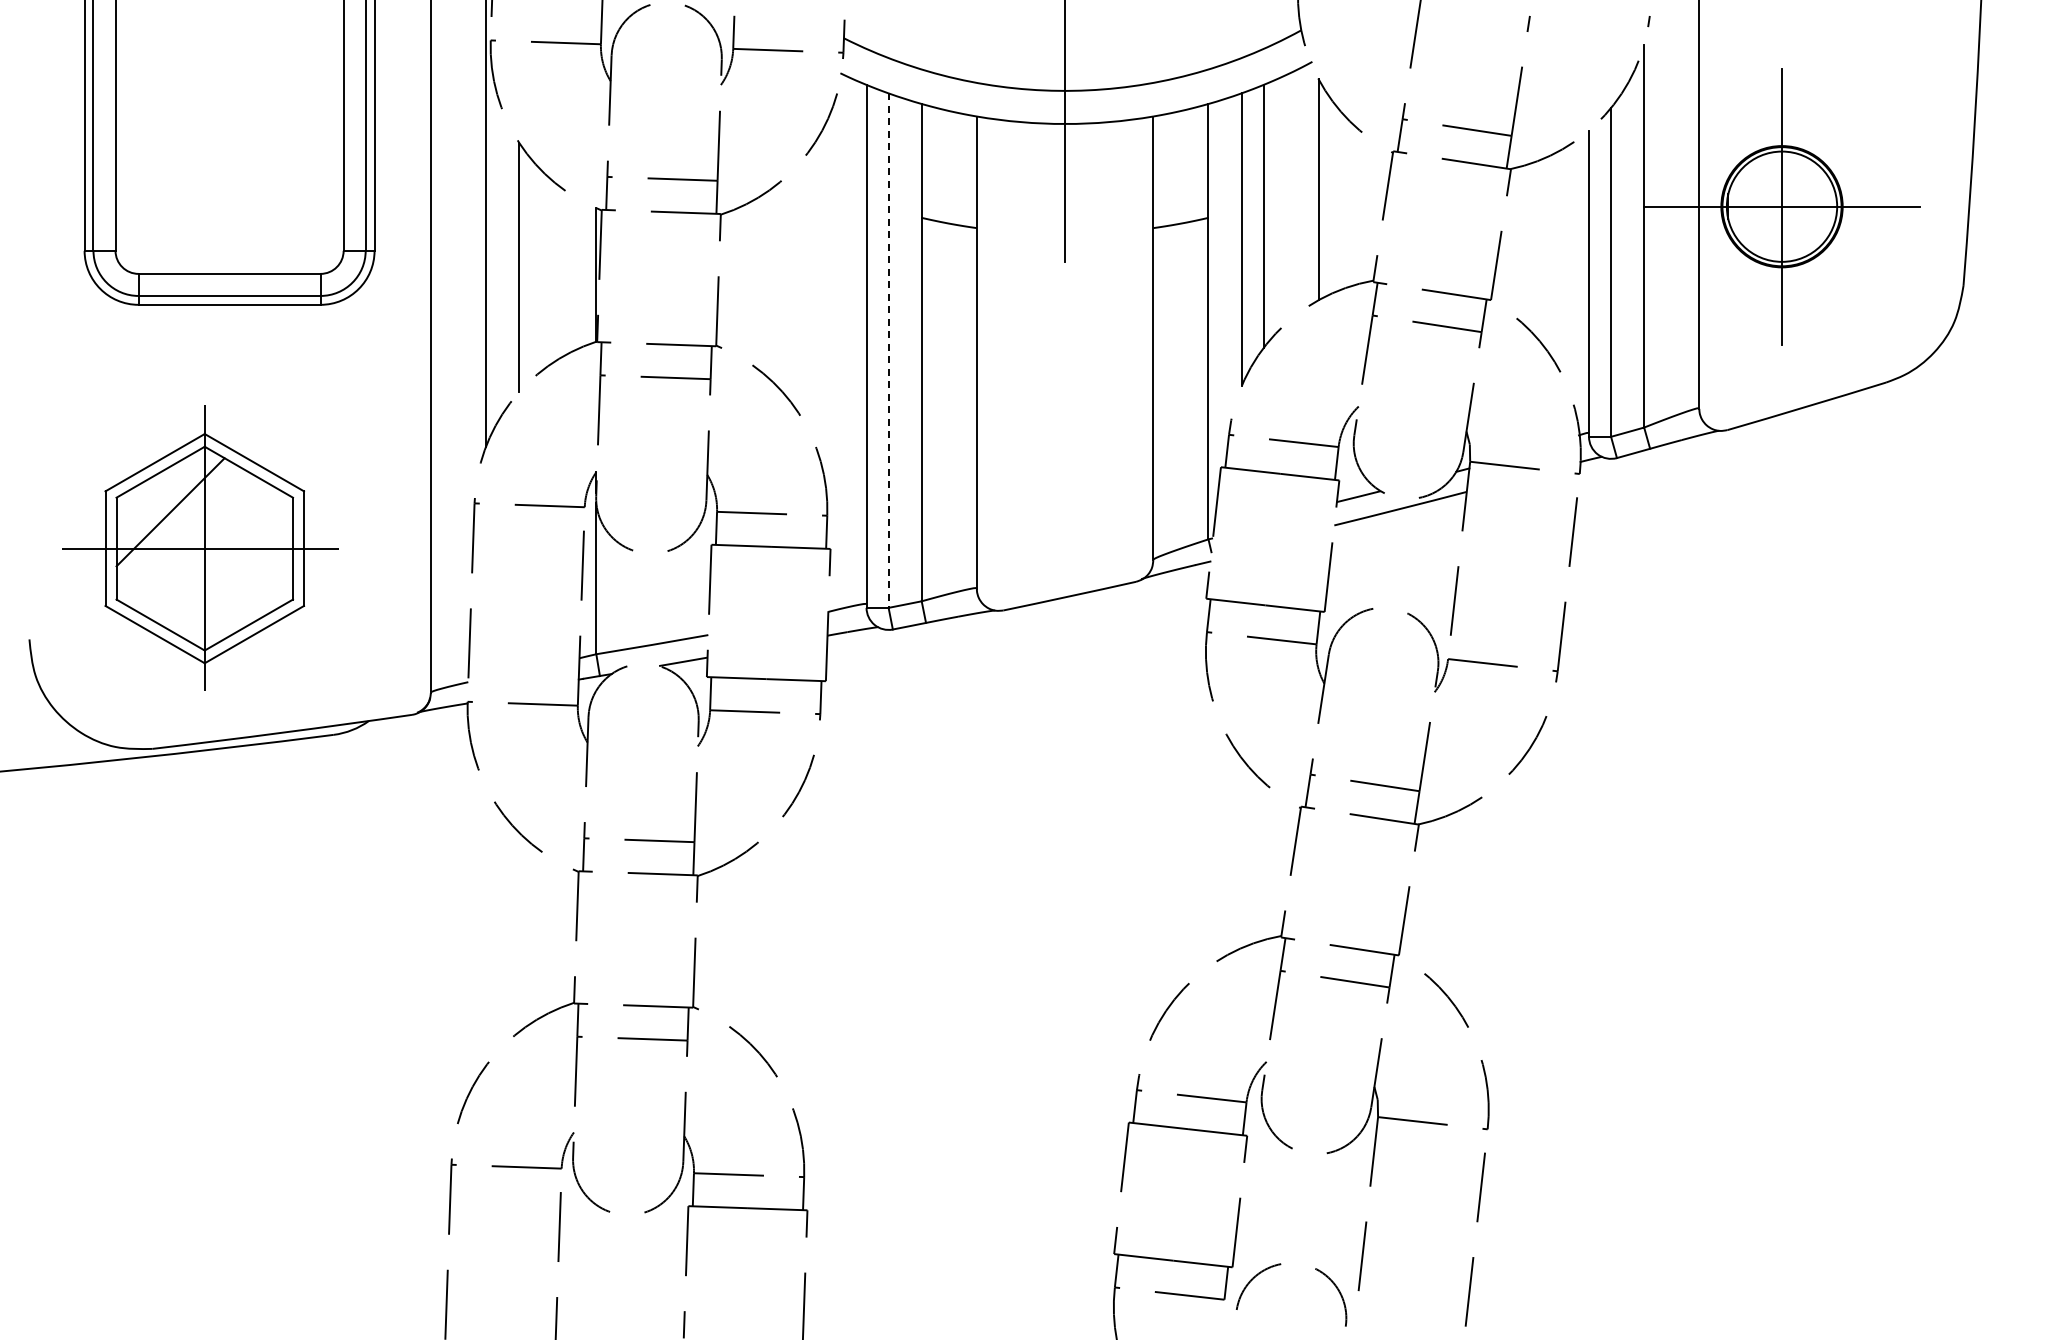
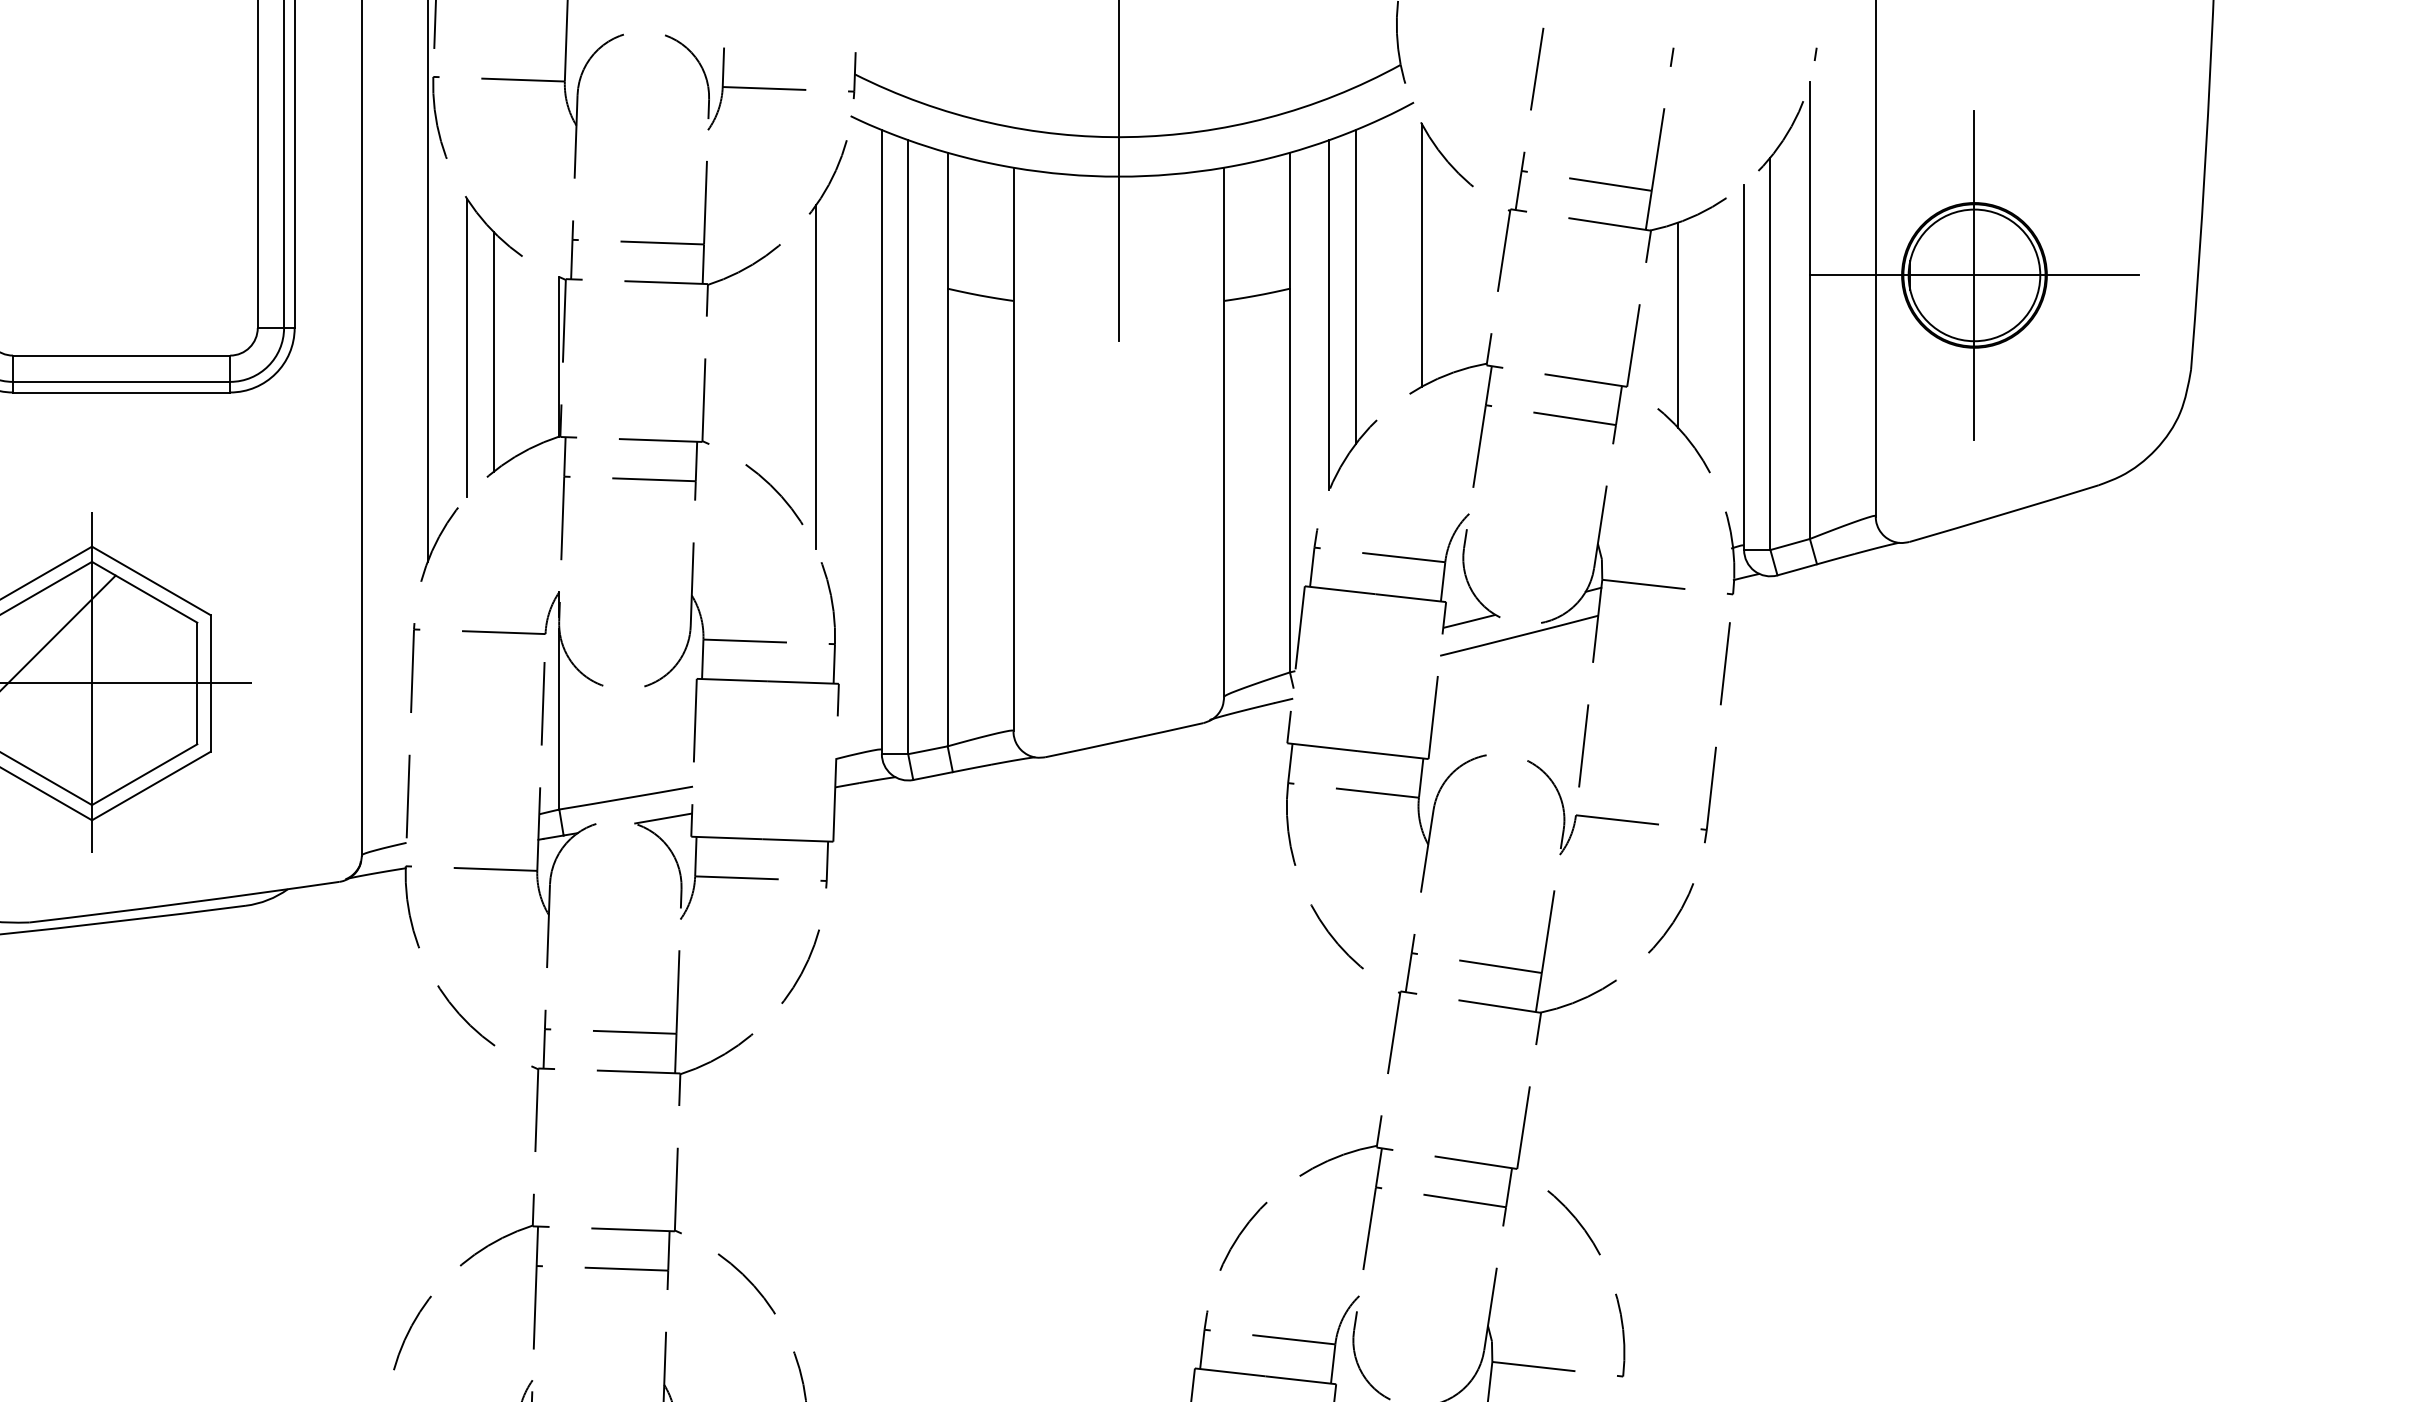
line: (1533, 248) -> (1677, 325), added
line: (541, 270) -> (493, 351), added
line: (811, 292) -> (816, 377), added
line: (888, 351) -> (908, 448), dashed -> solid

